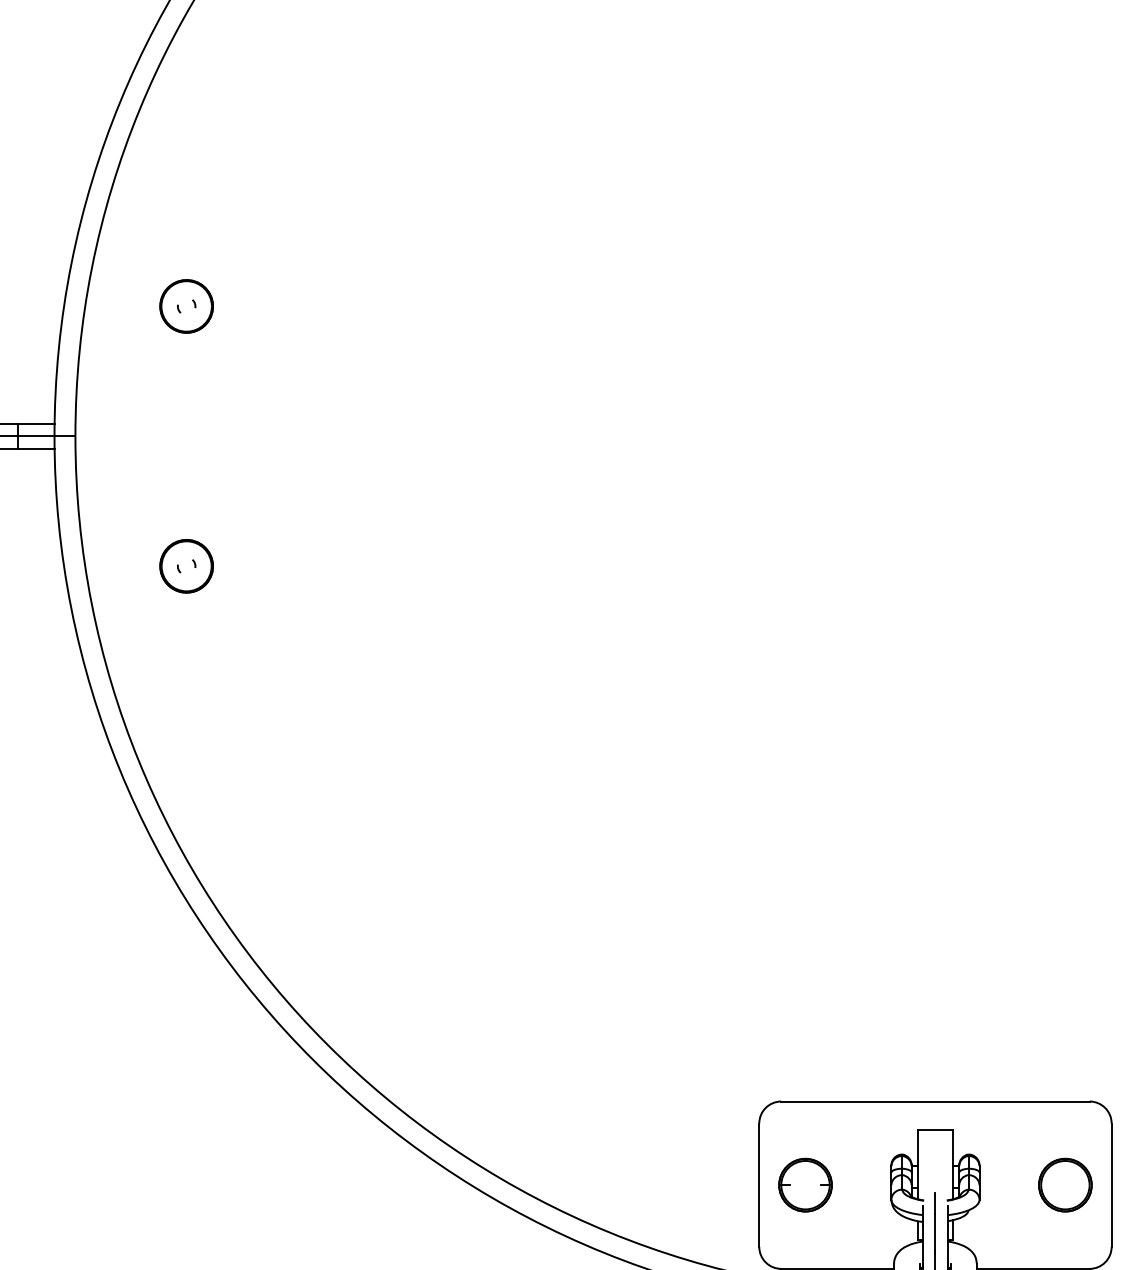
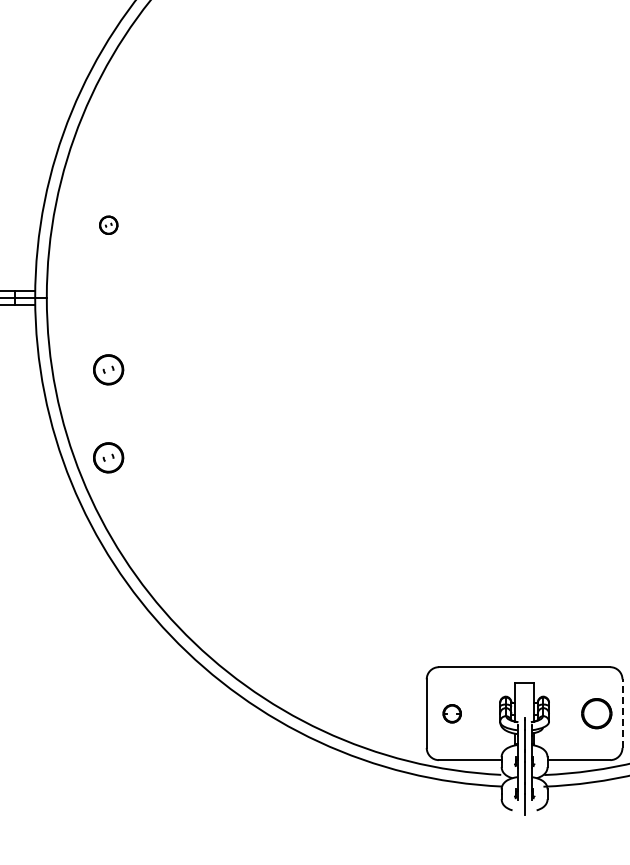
part: (186, 304) -> (108, 224), size x0.6
part: (186, 724) -> (108, 457), added
part: (803, 1184) -> (451, 713), size x0.6
line: (1111, 1184) -> (622, 713), solid -> dashed

